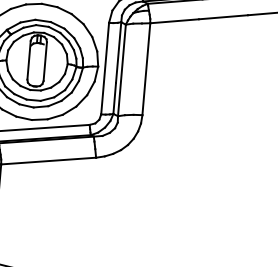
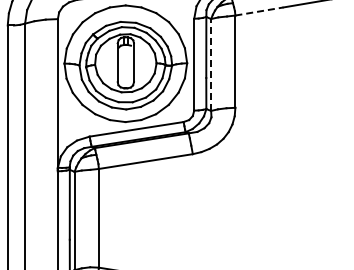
line: (174, 21) -> (259, 11), solid -> dashed
line: (122, 70) -> (211, 65), solid -> dashed

